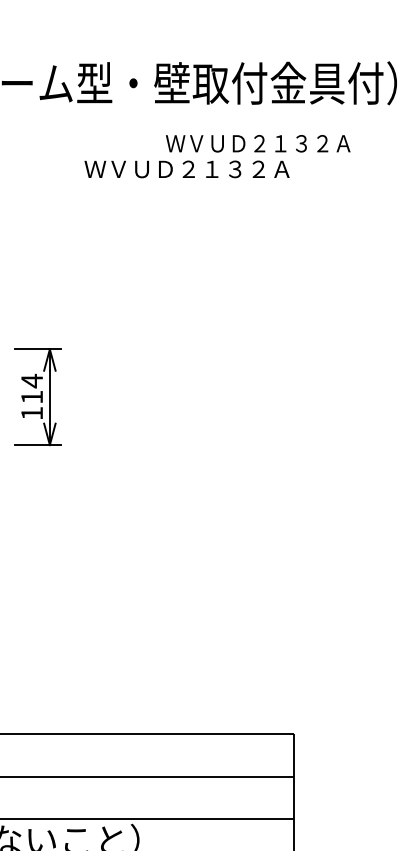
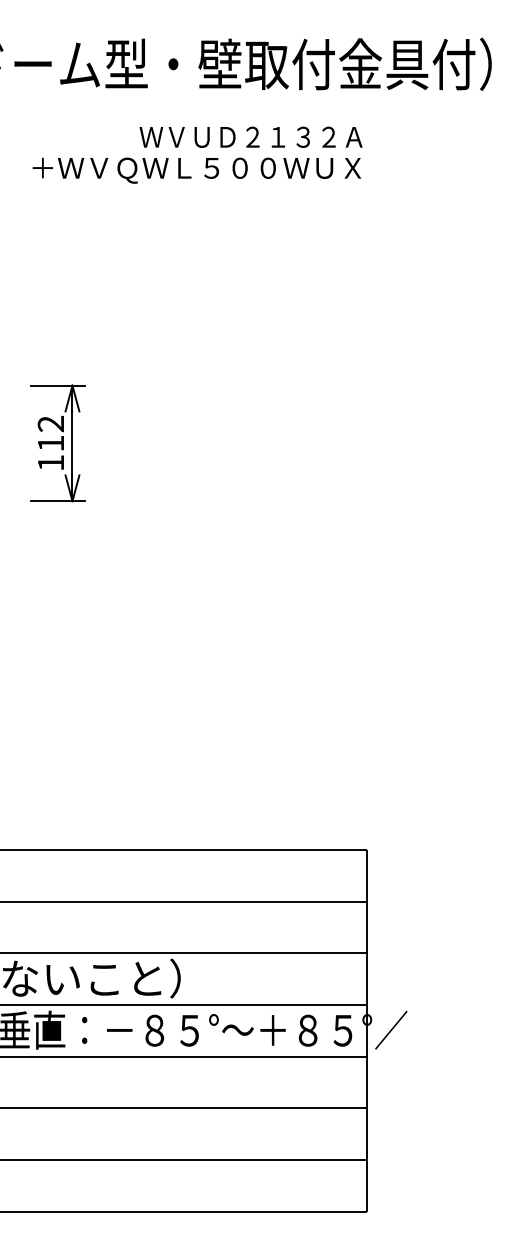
text: (257, 143) -> (250, 136), moved
text: (153, 171) -> (197, 170), ＷＶＵＤ２１３２Ａ -> ＋ＷＶＱＷＬ５００ＷＵＸ
text: (31, 380) -> (50, 423), 114 -> 112

